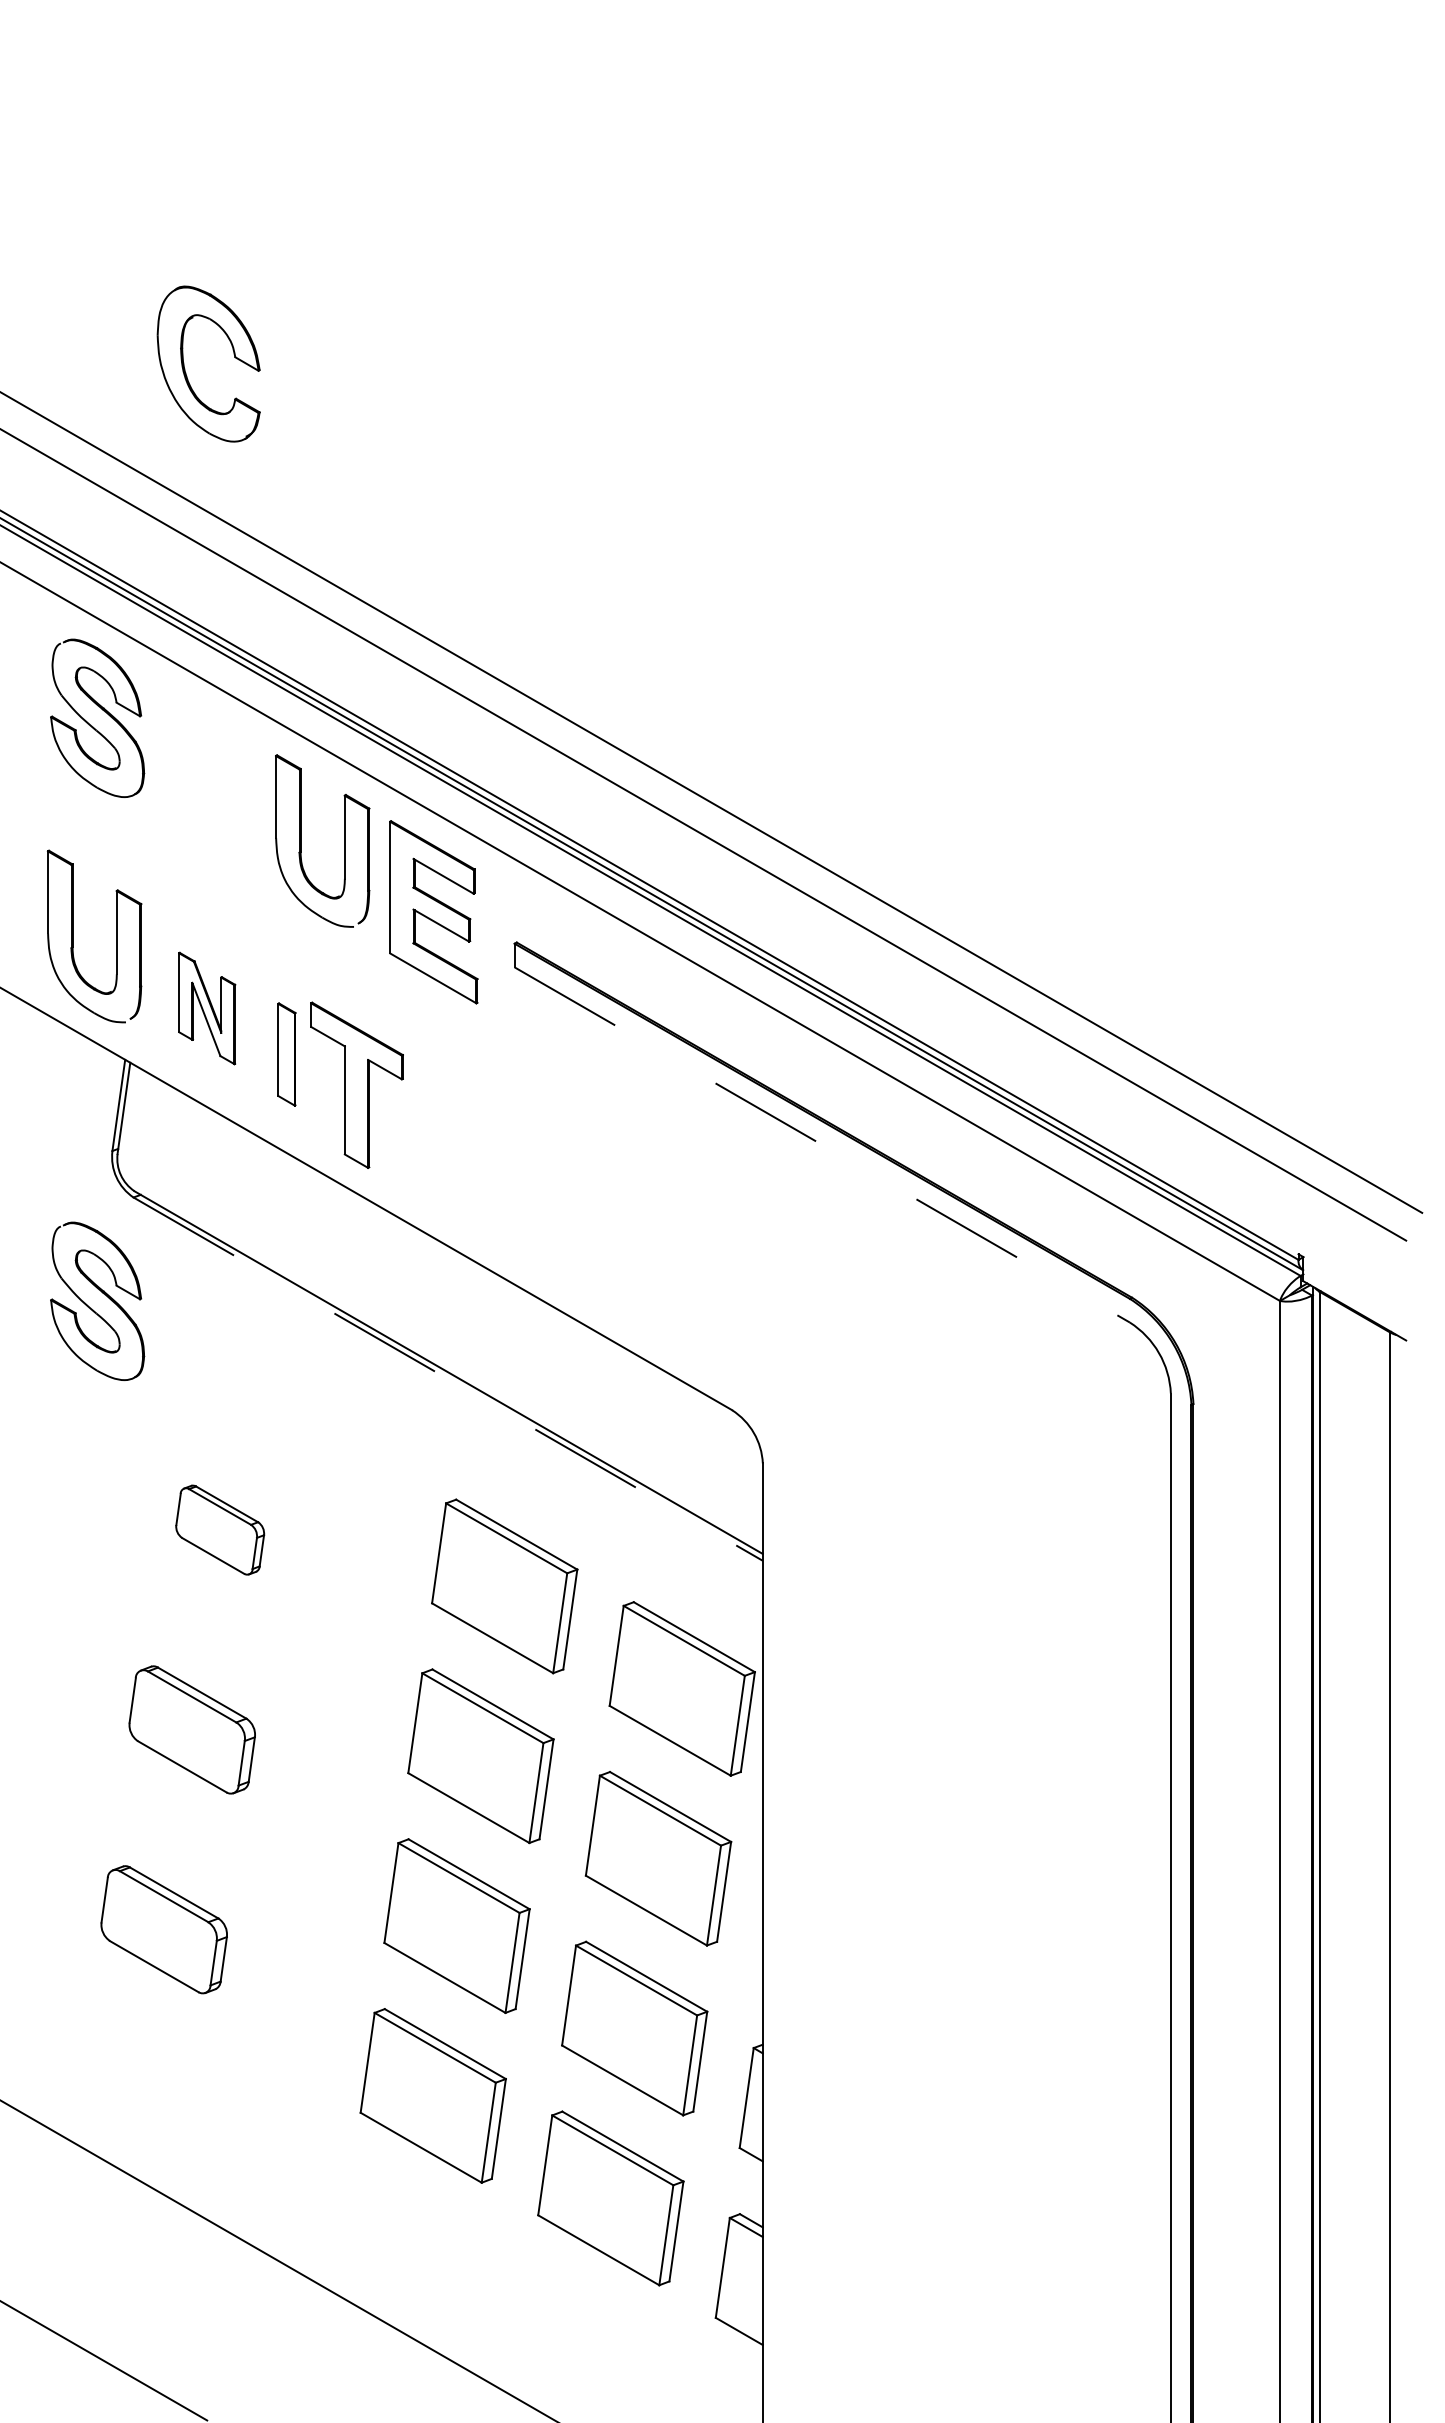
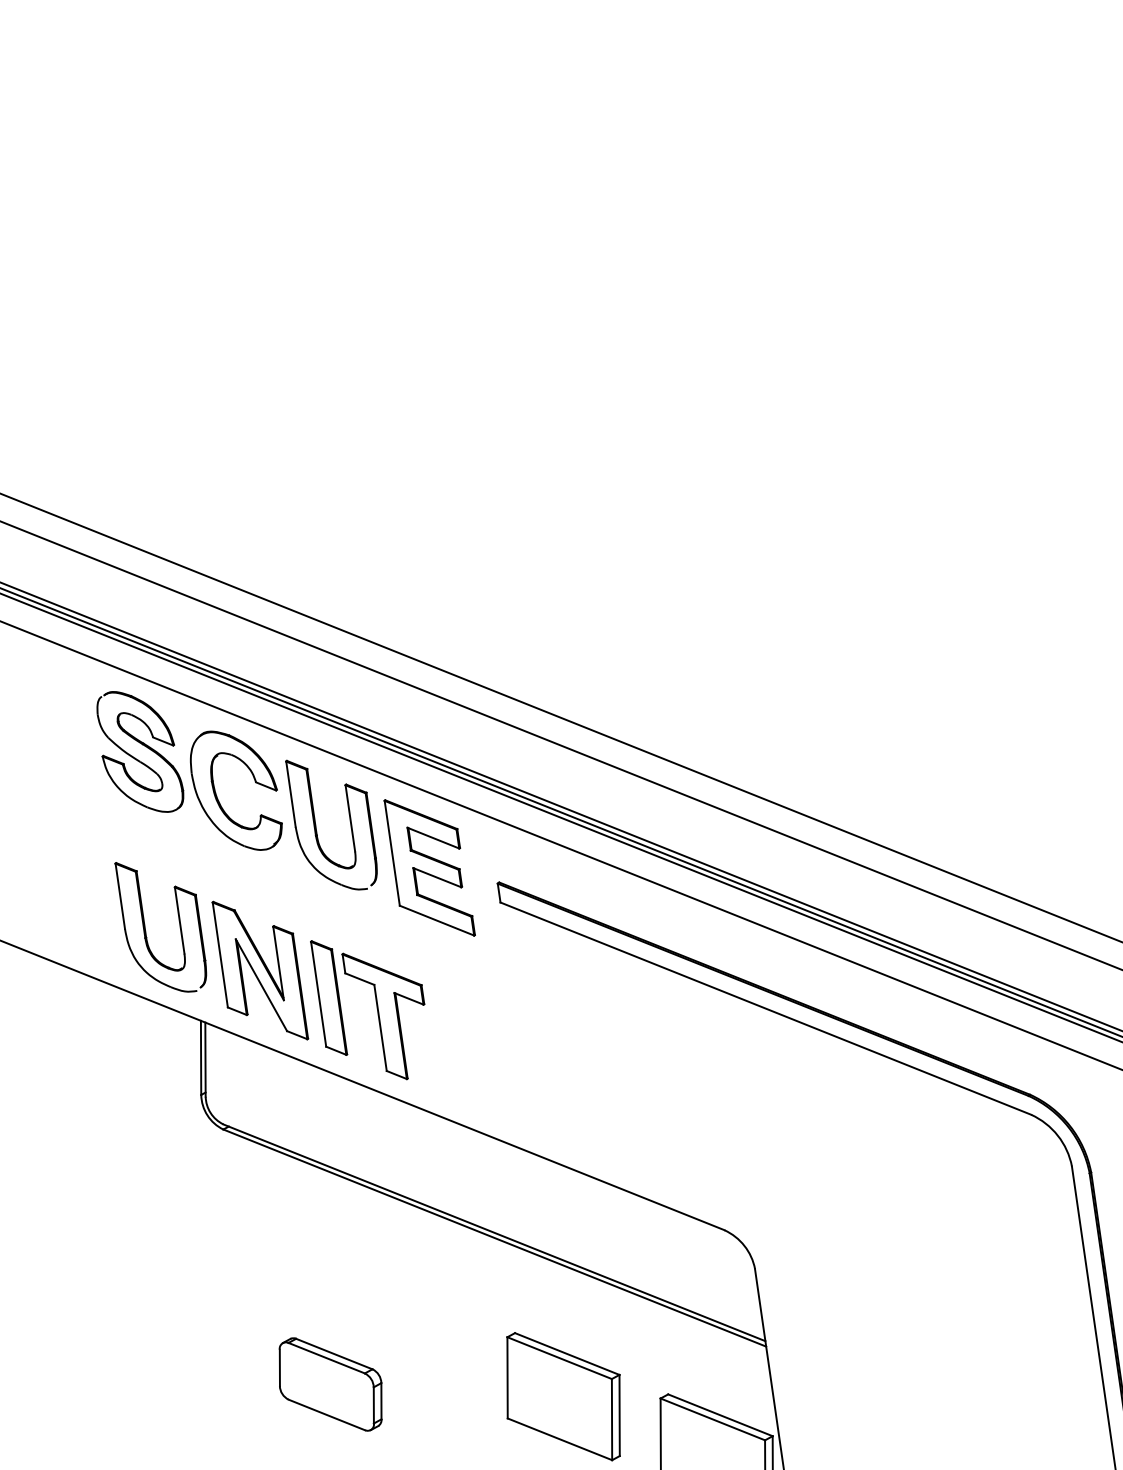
part: (185, 368) -> (217, 797), moved
part: (206, 1008) -> (259, 970), size x1.67
part: (286, 1054) -> (328, 998), size x1.43
line: (822, 1145) -> (766, 1009), dashed -> solid
part: (103, 1294) -> (210, 1210), removed
line: (448, 1379) -> (495, 1238), dashed -> solid
part: (219, 1529) -> (329, 1384), size x1.43

